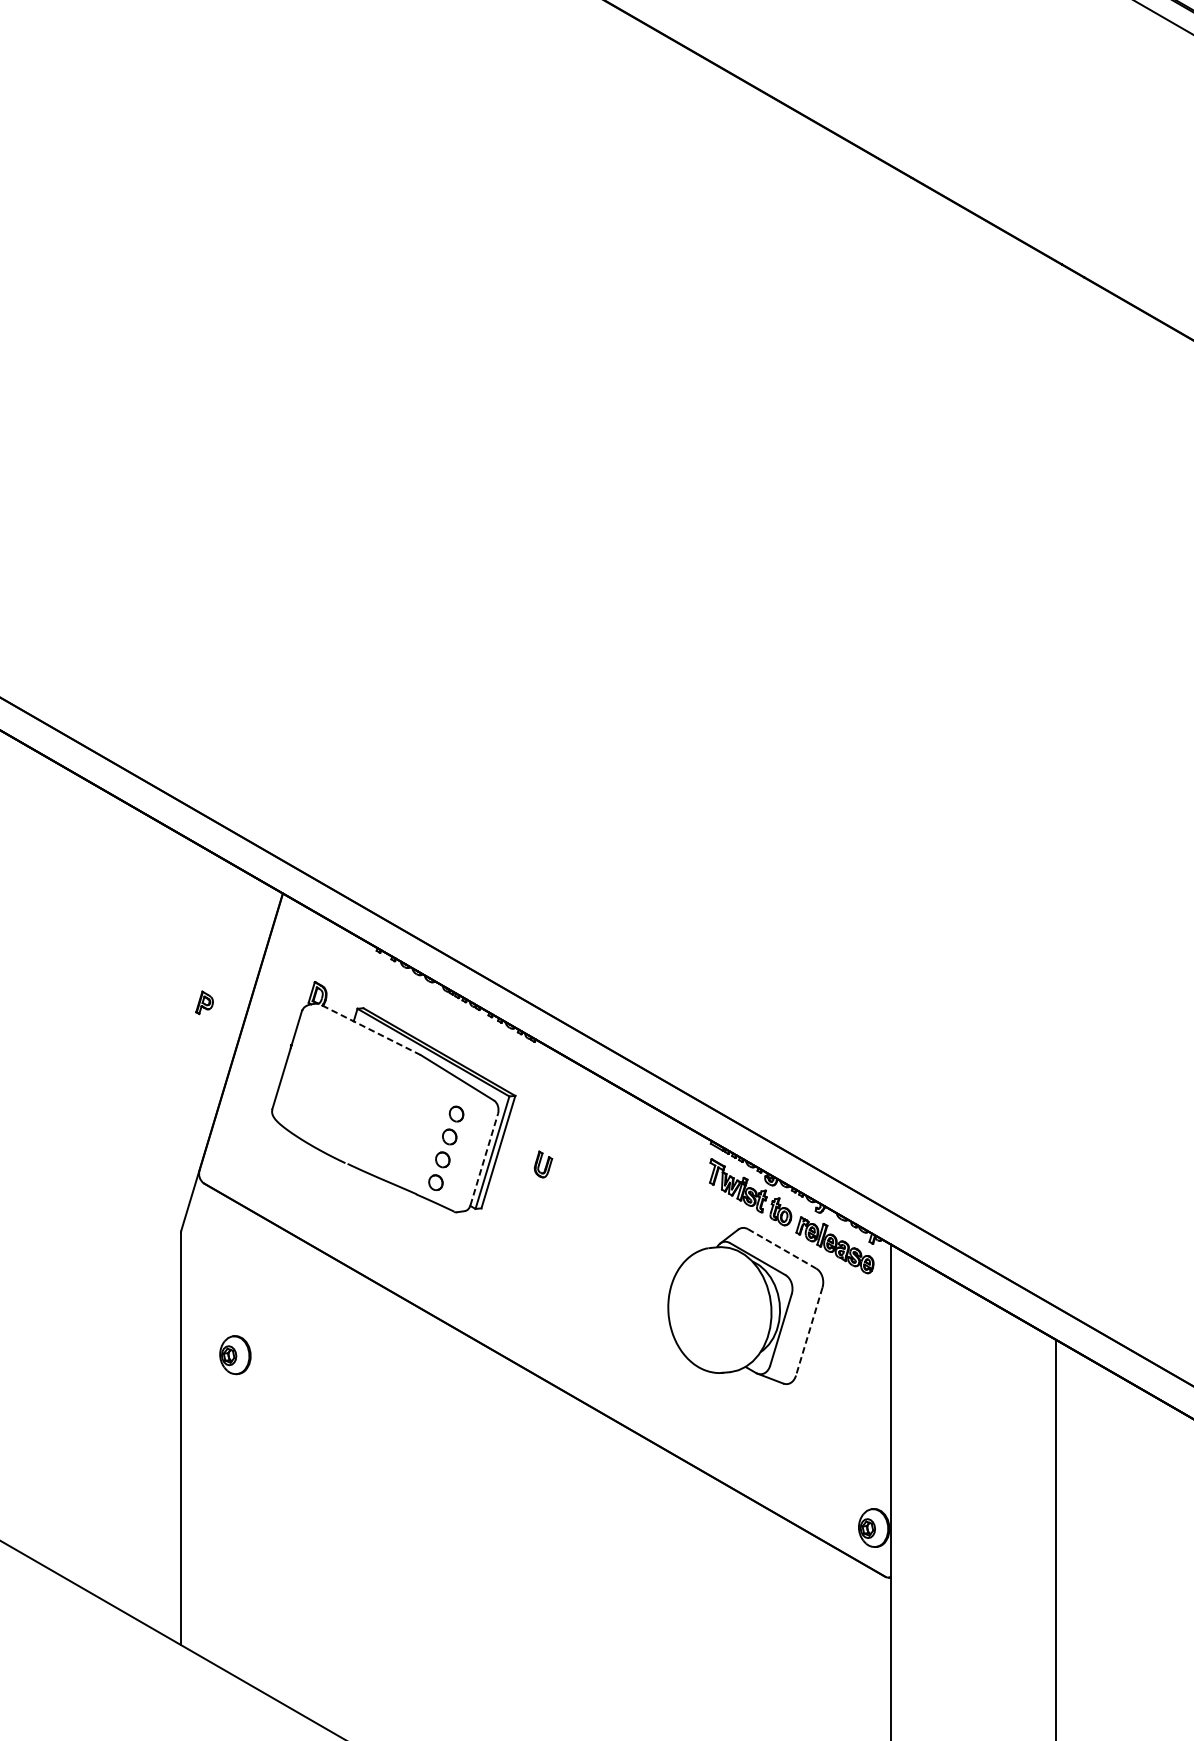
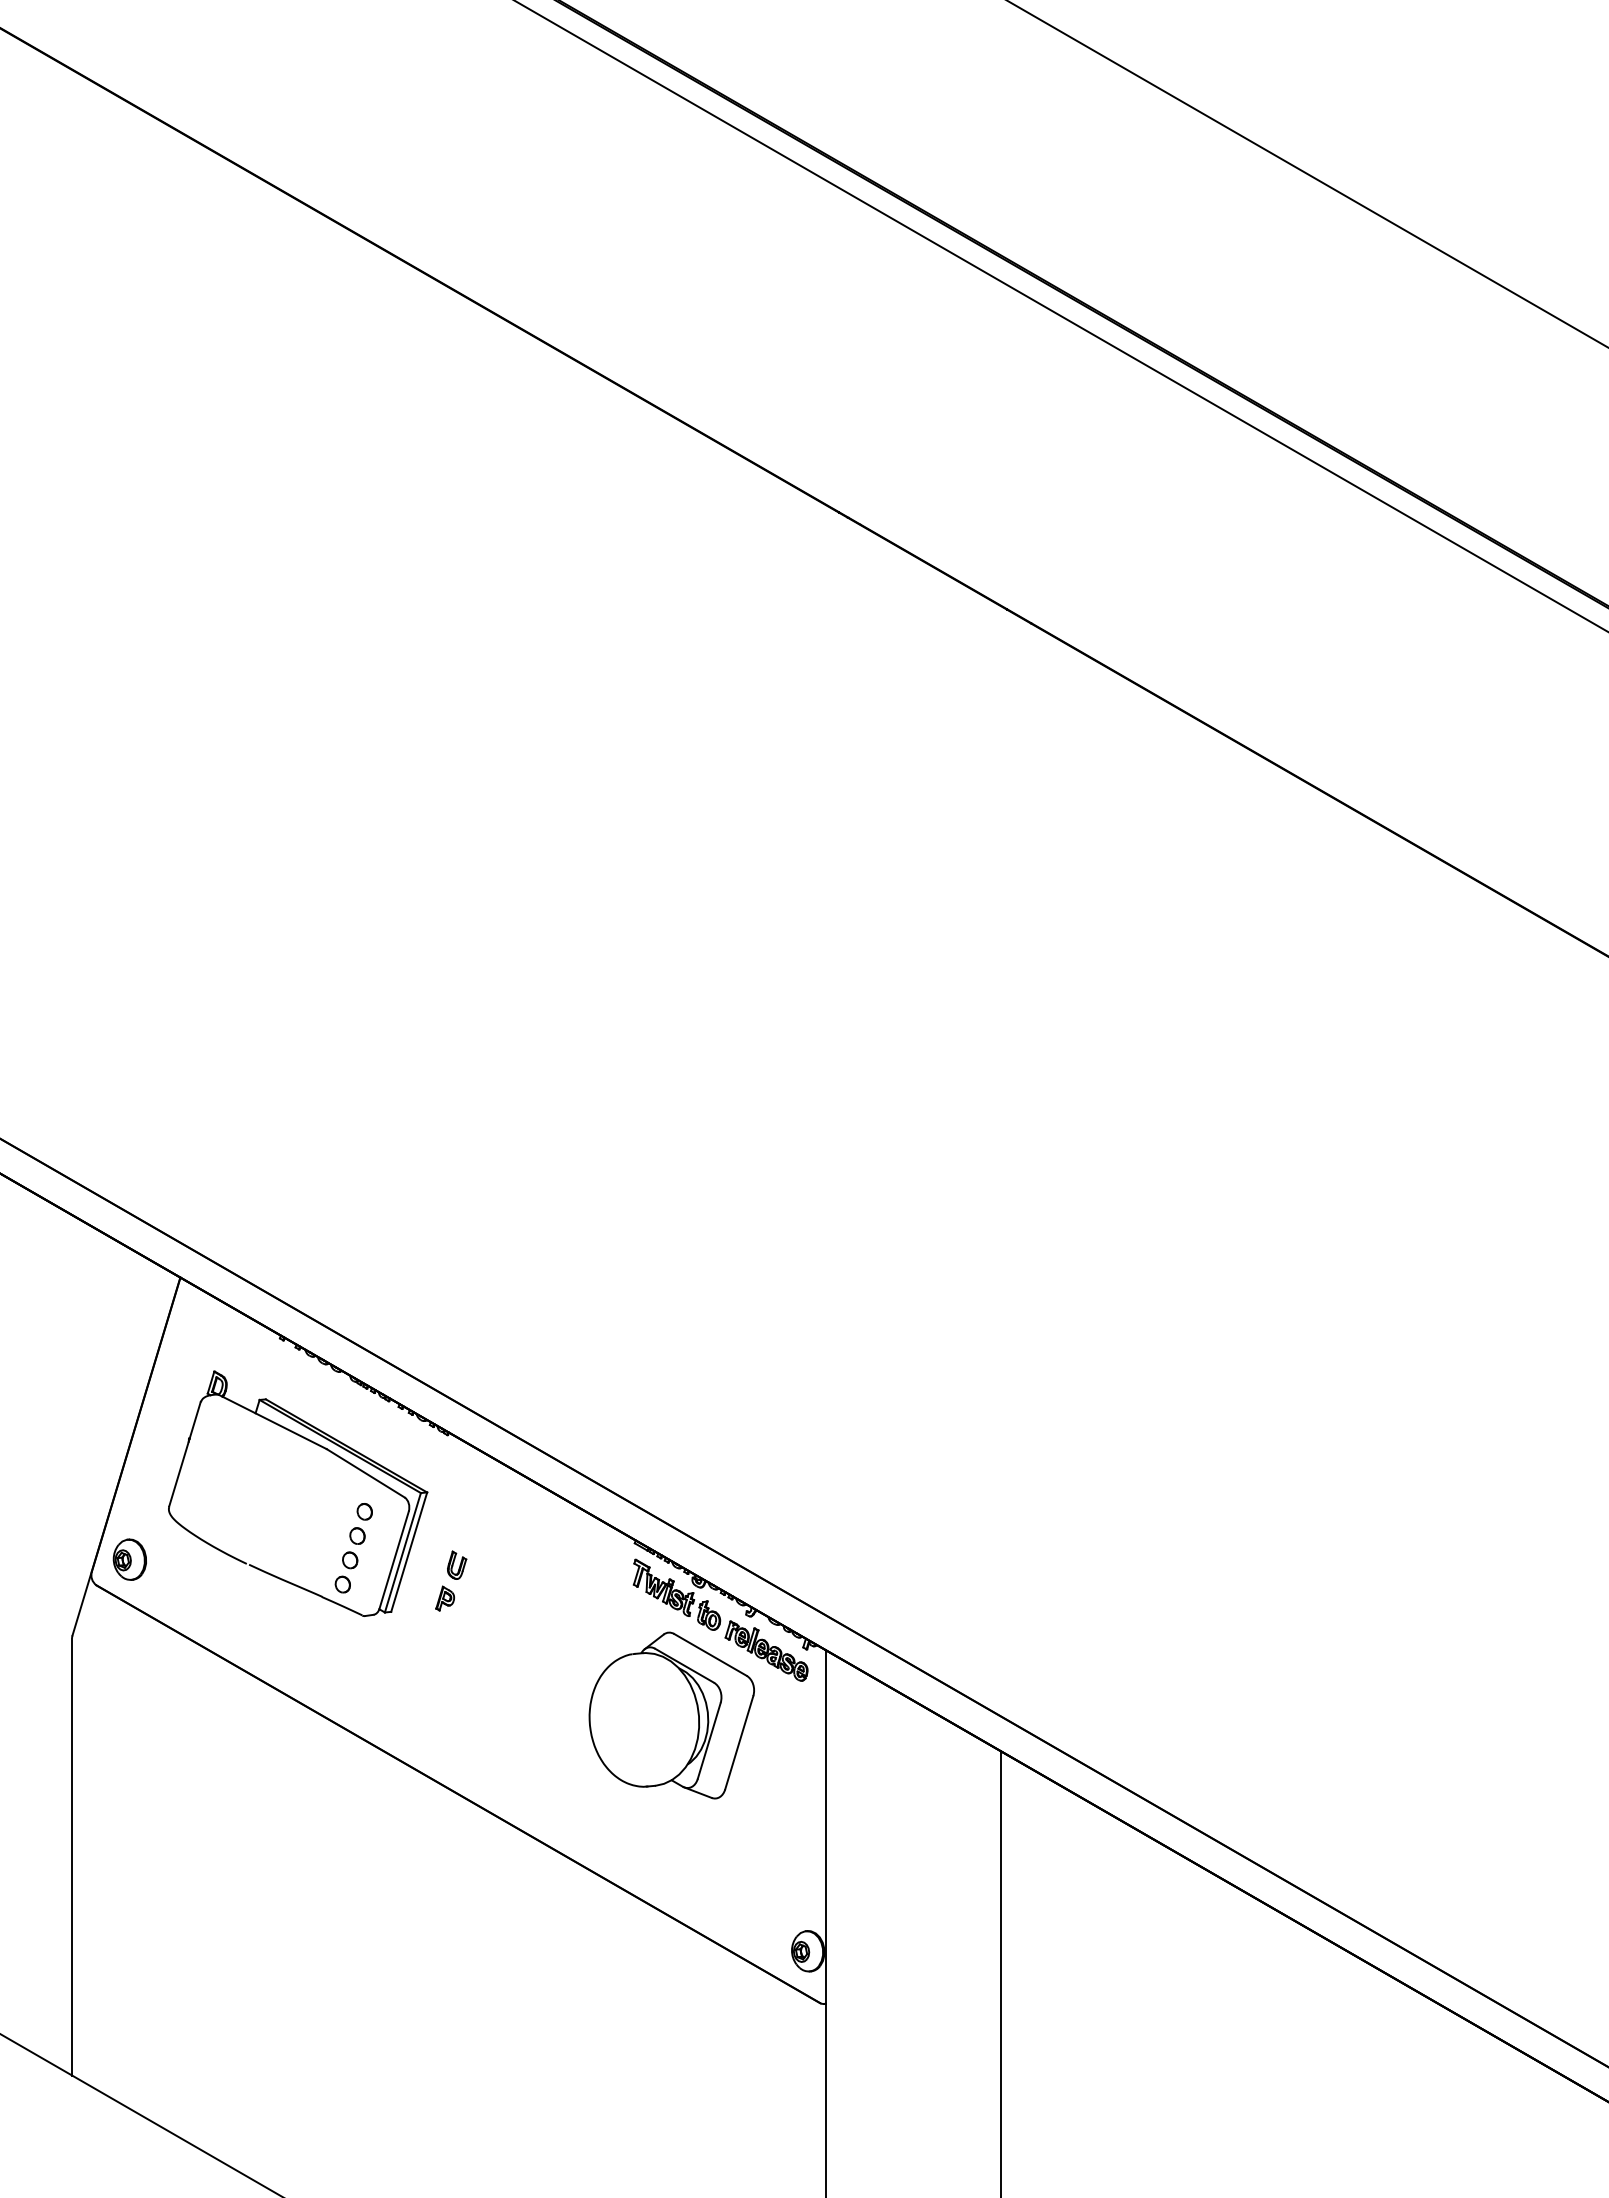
part: (203, 1002) -> (444, 1598), moved
line: (369, 1029) -> (272, 1421), dashed -> solid
line: (484, 1159) -> (394, 1560), dashed -> solid
line: (782, 1248) -> (710, 1654), dashed -> solid
line: (809, 1331) -> (739, 1742), dashed -> solid
part: (234, 1354) -> (129, 1559), moved

